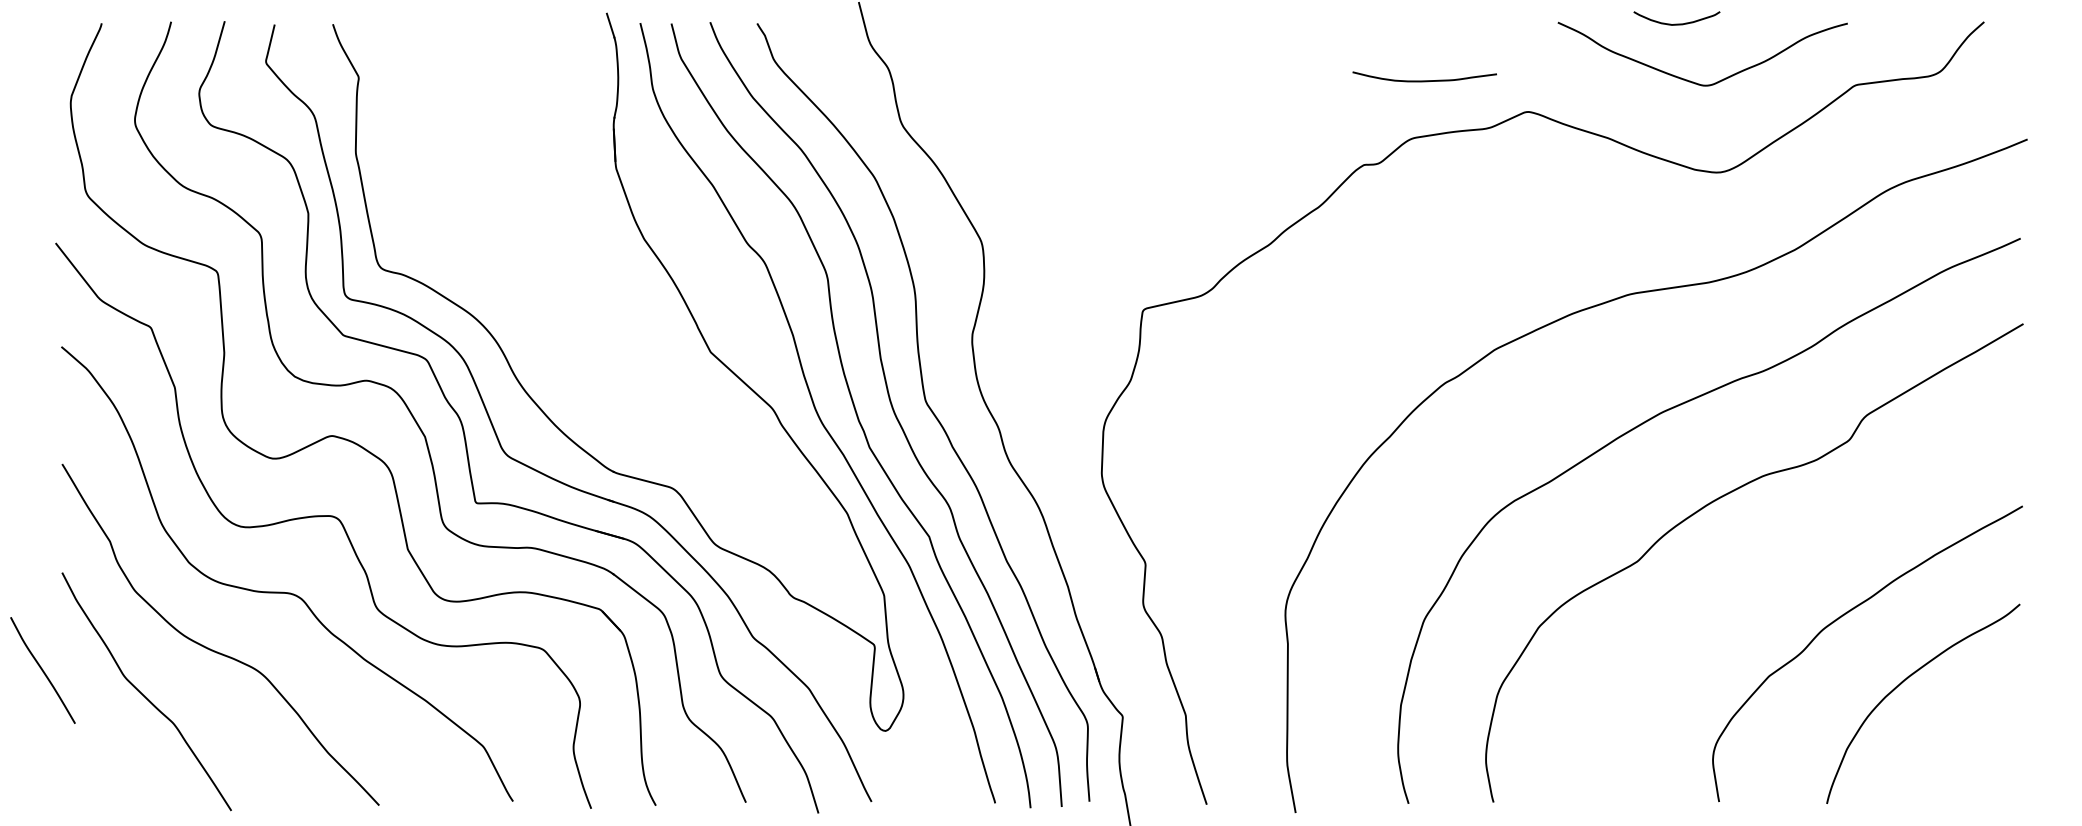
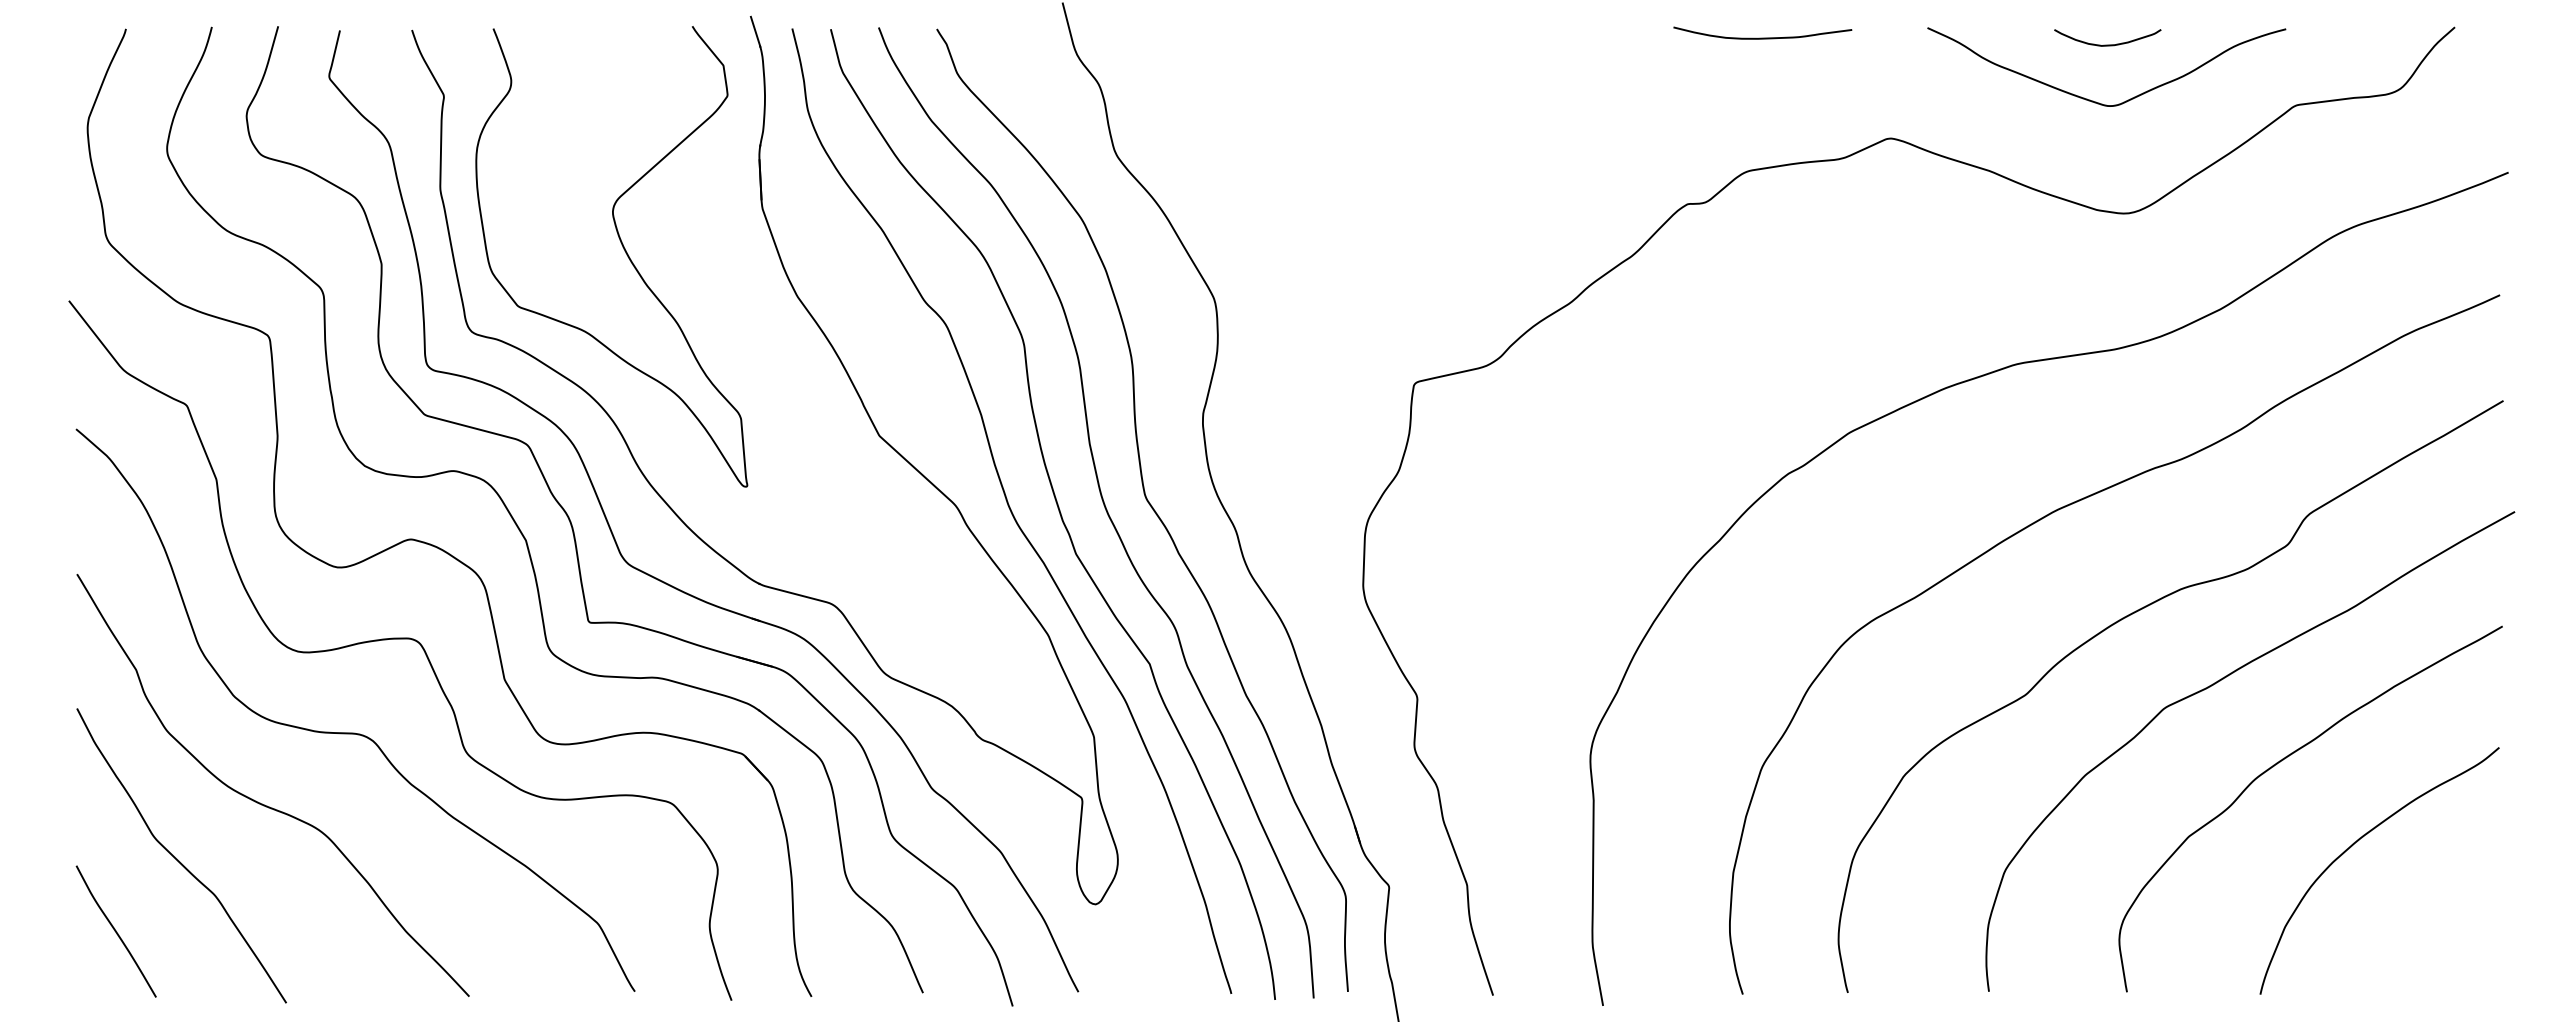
curve: (1676, 23) -> (2107, 44), moved
curve: (1424, 80) -> (1762, 37), moved
curve: (503, 201) -> (623, 249), added
curve: (1786, 555) -> (2210, 687), added
curve: (42, 670) -> (115, 931), moved

